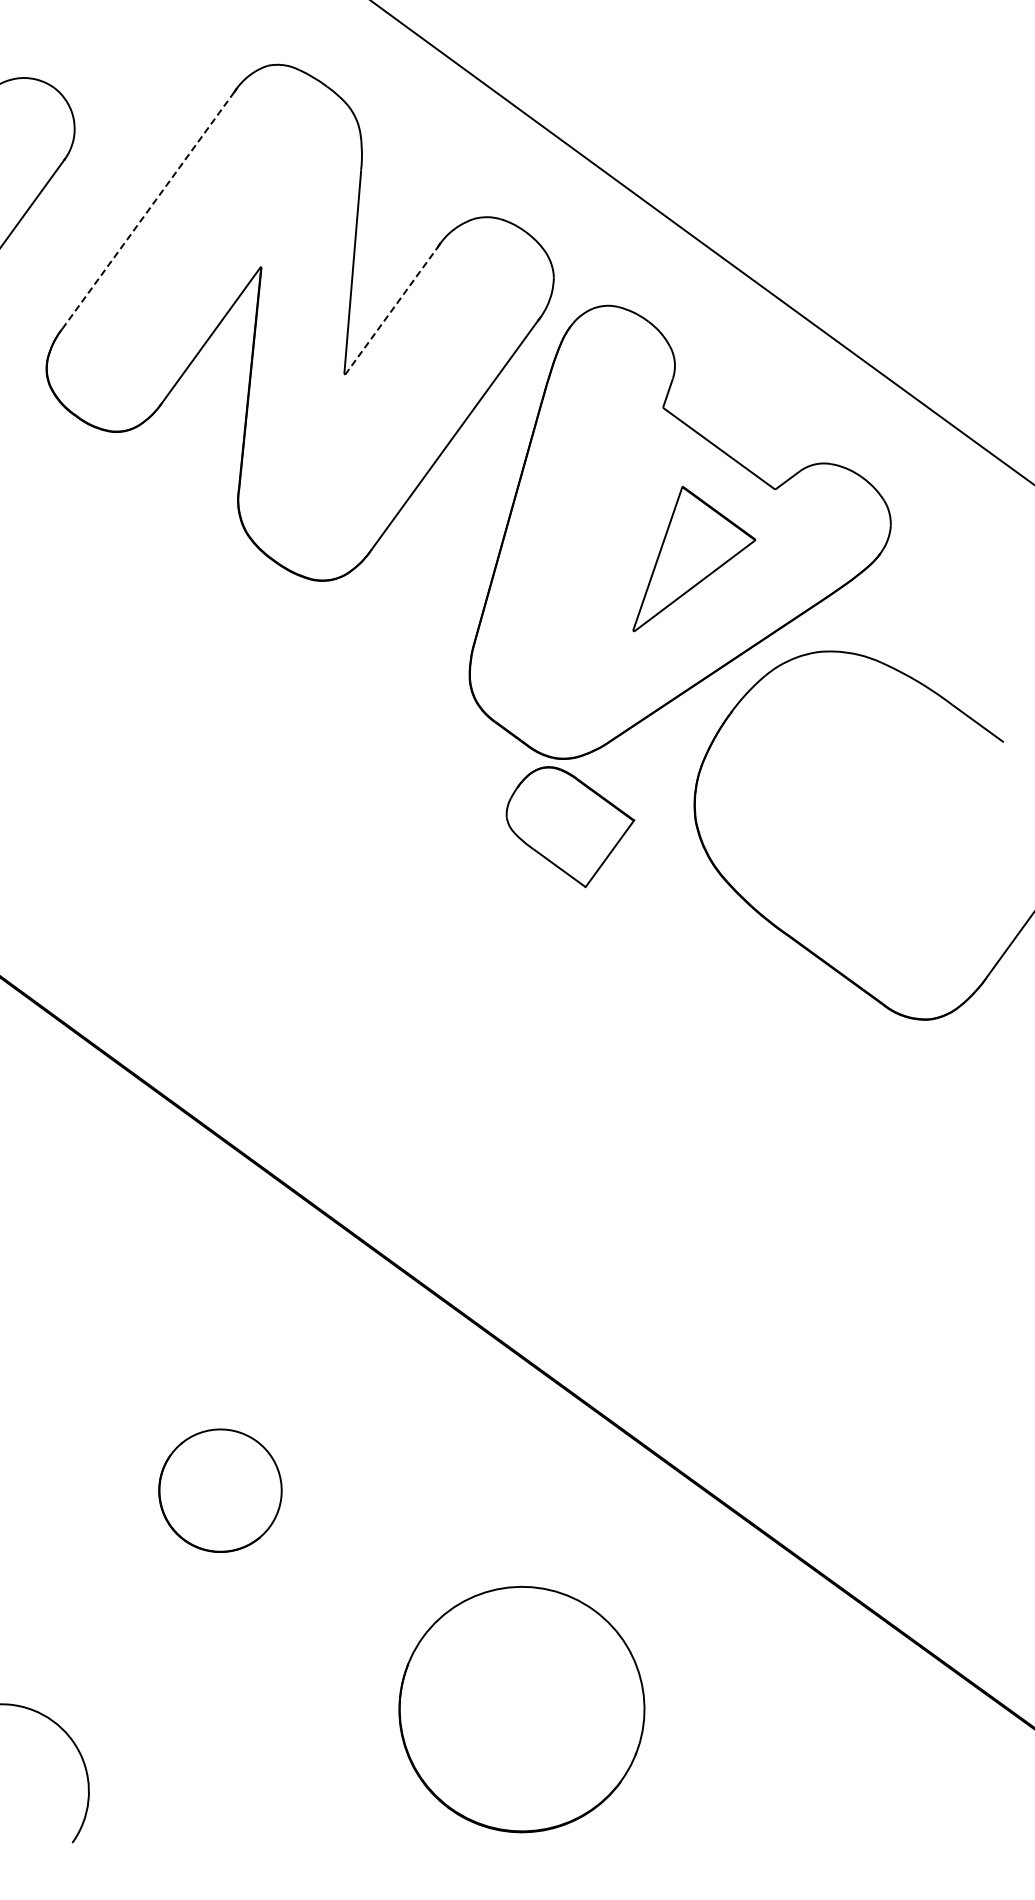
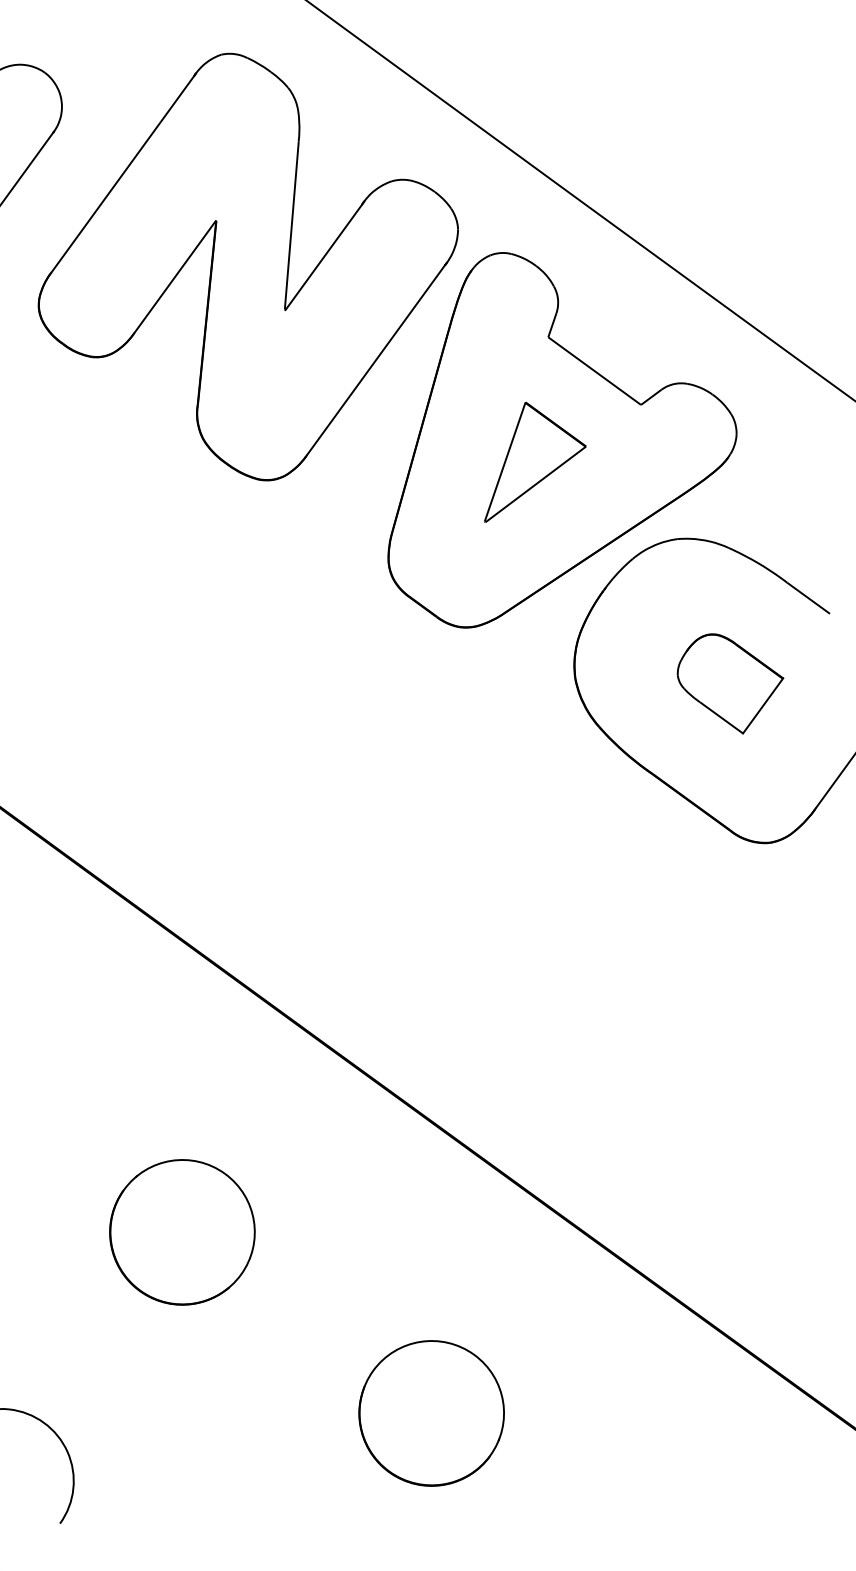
line: (148, 210) -> (122, 174), dashed -> solid
line: (391, 311) -> (323, 257), dashed -> solid
part: (694, 559) -> (535, 462), moved
part: (570, 827) -> (730, 684), moved
part: (220, 1490) -> (182, 1232), size x1.43
part: (521, 1709) -> (431, 1413), size x0.71

